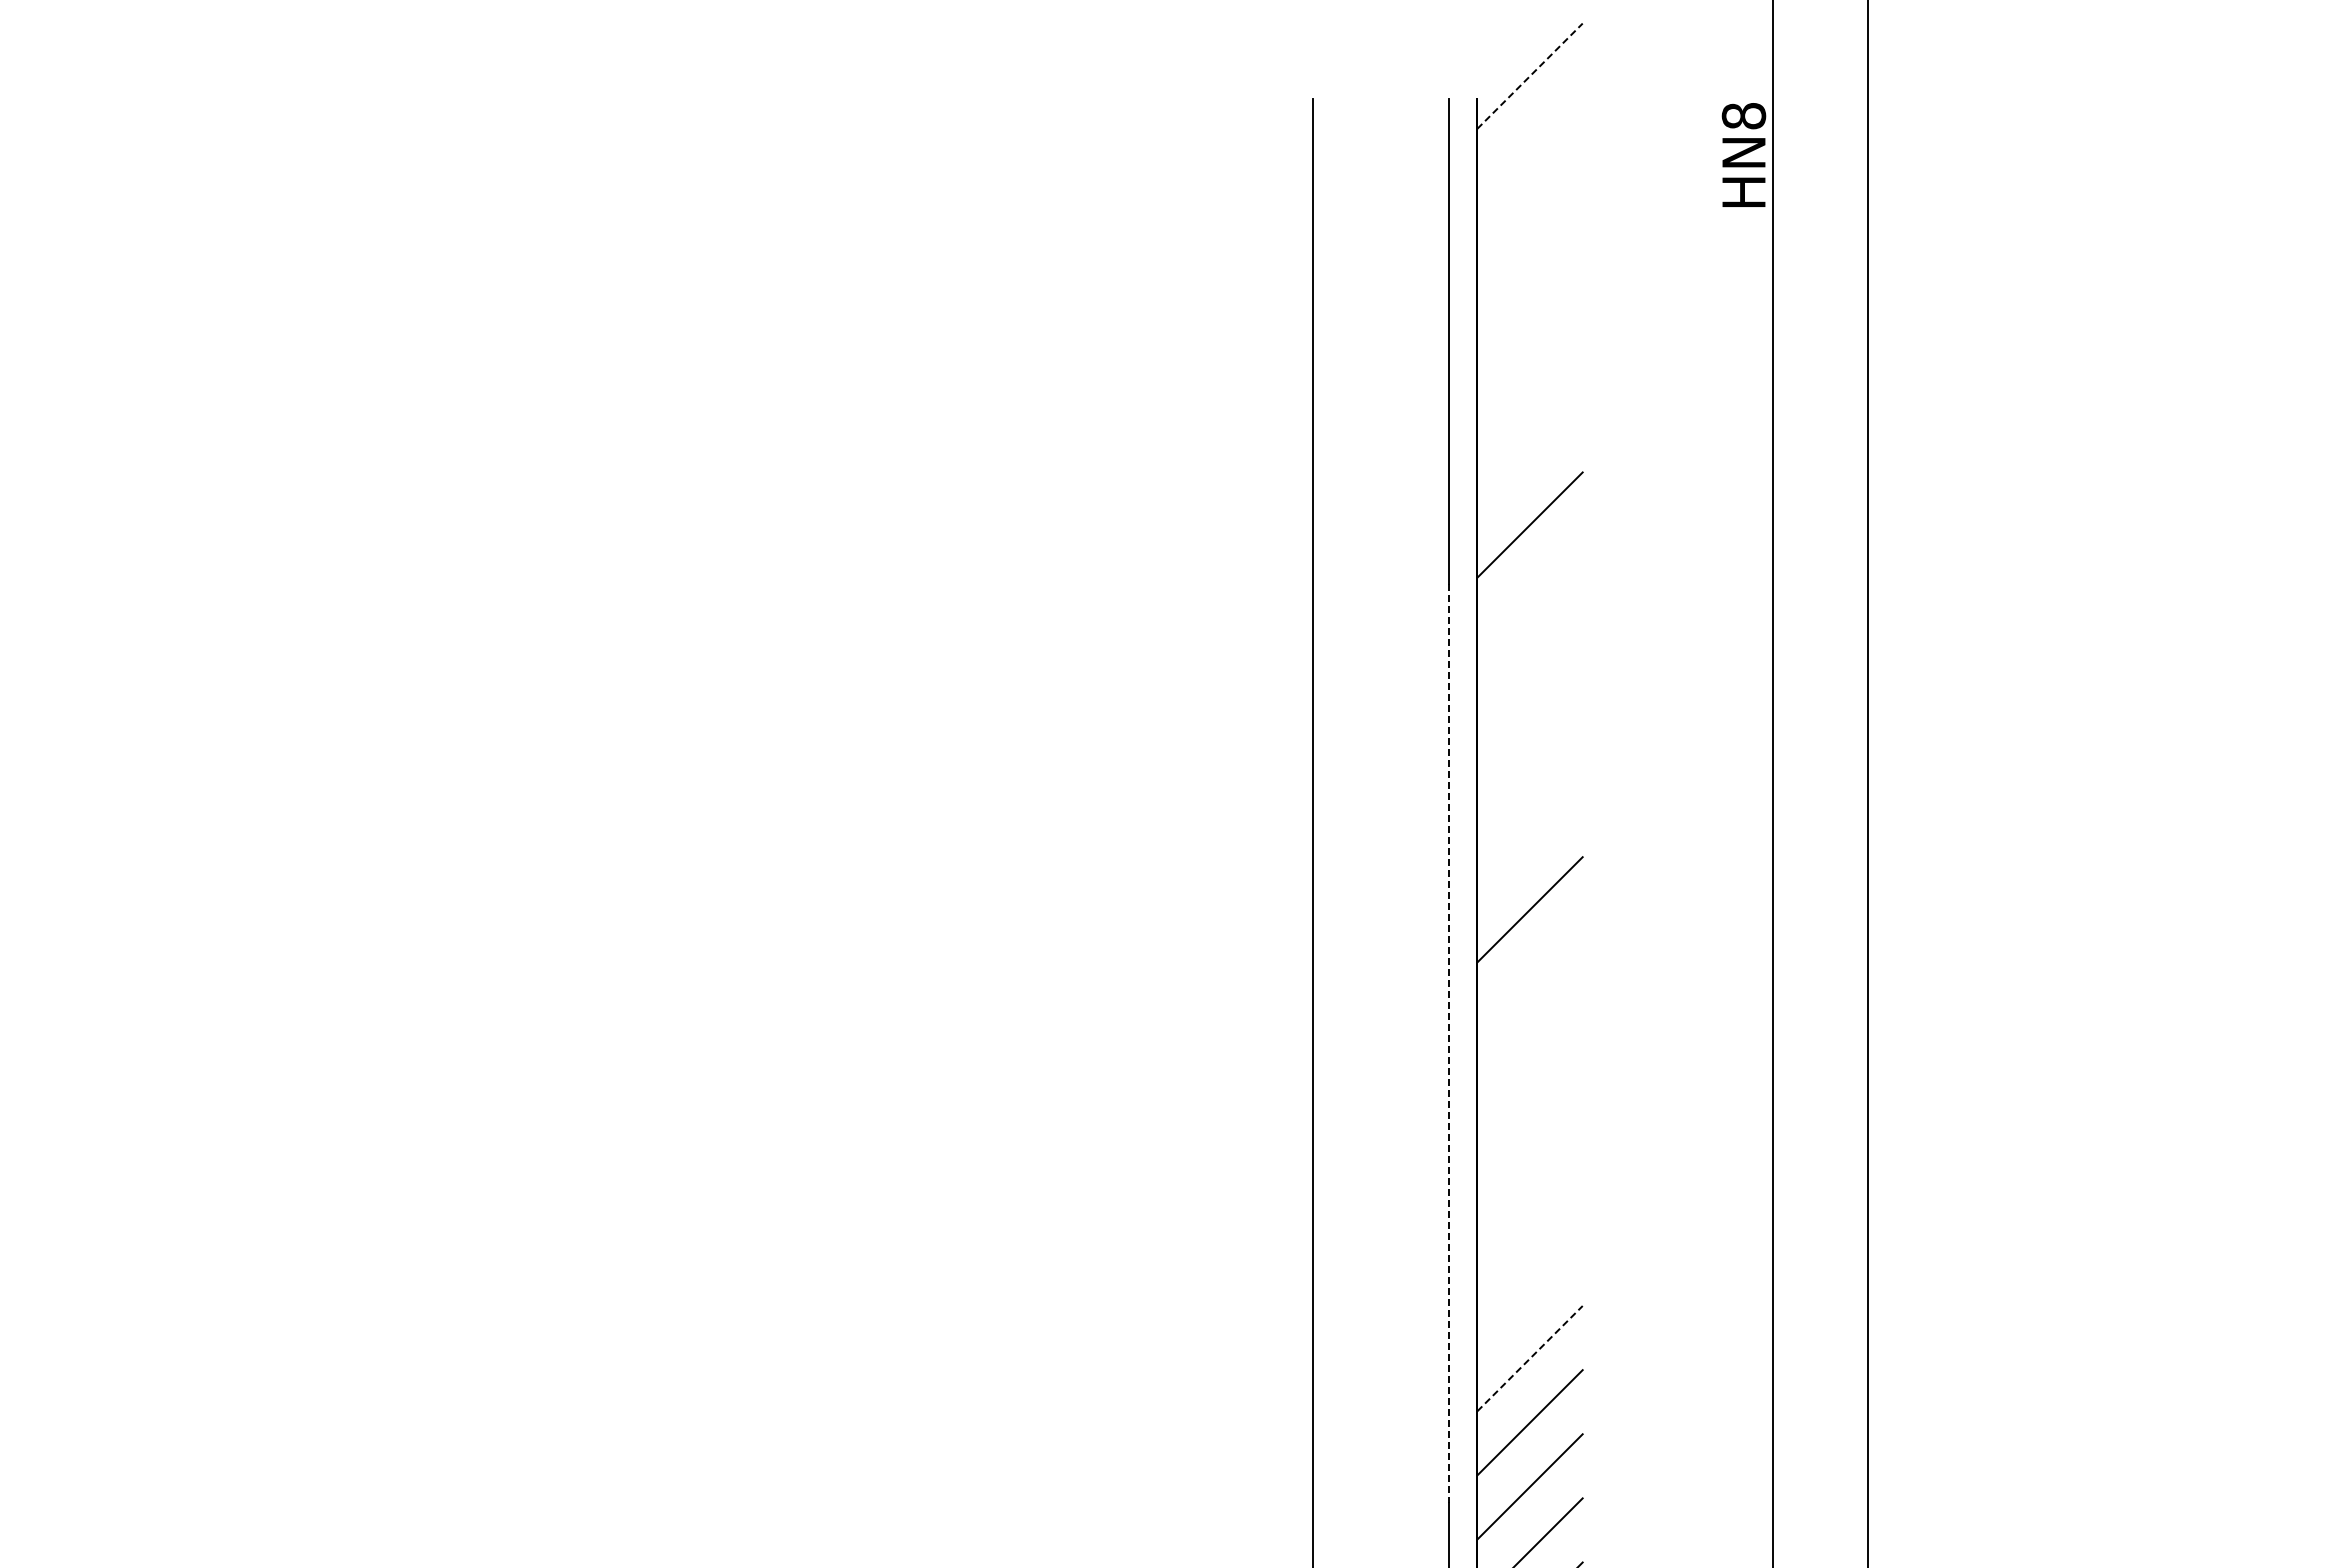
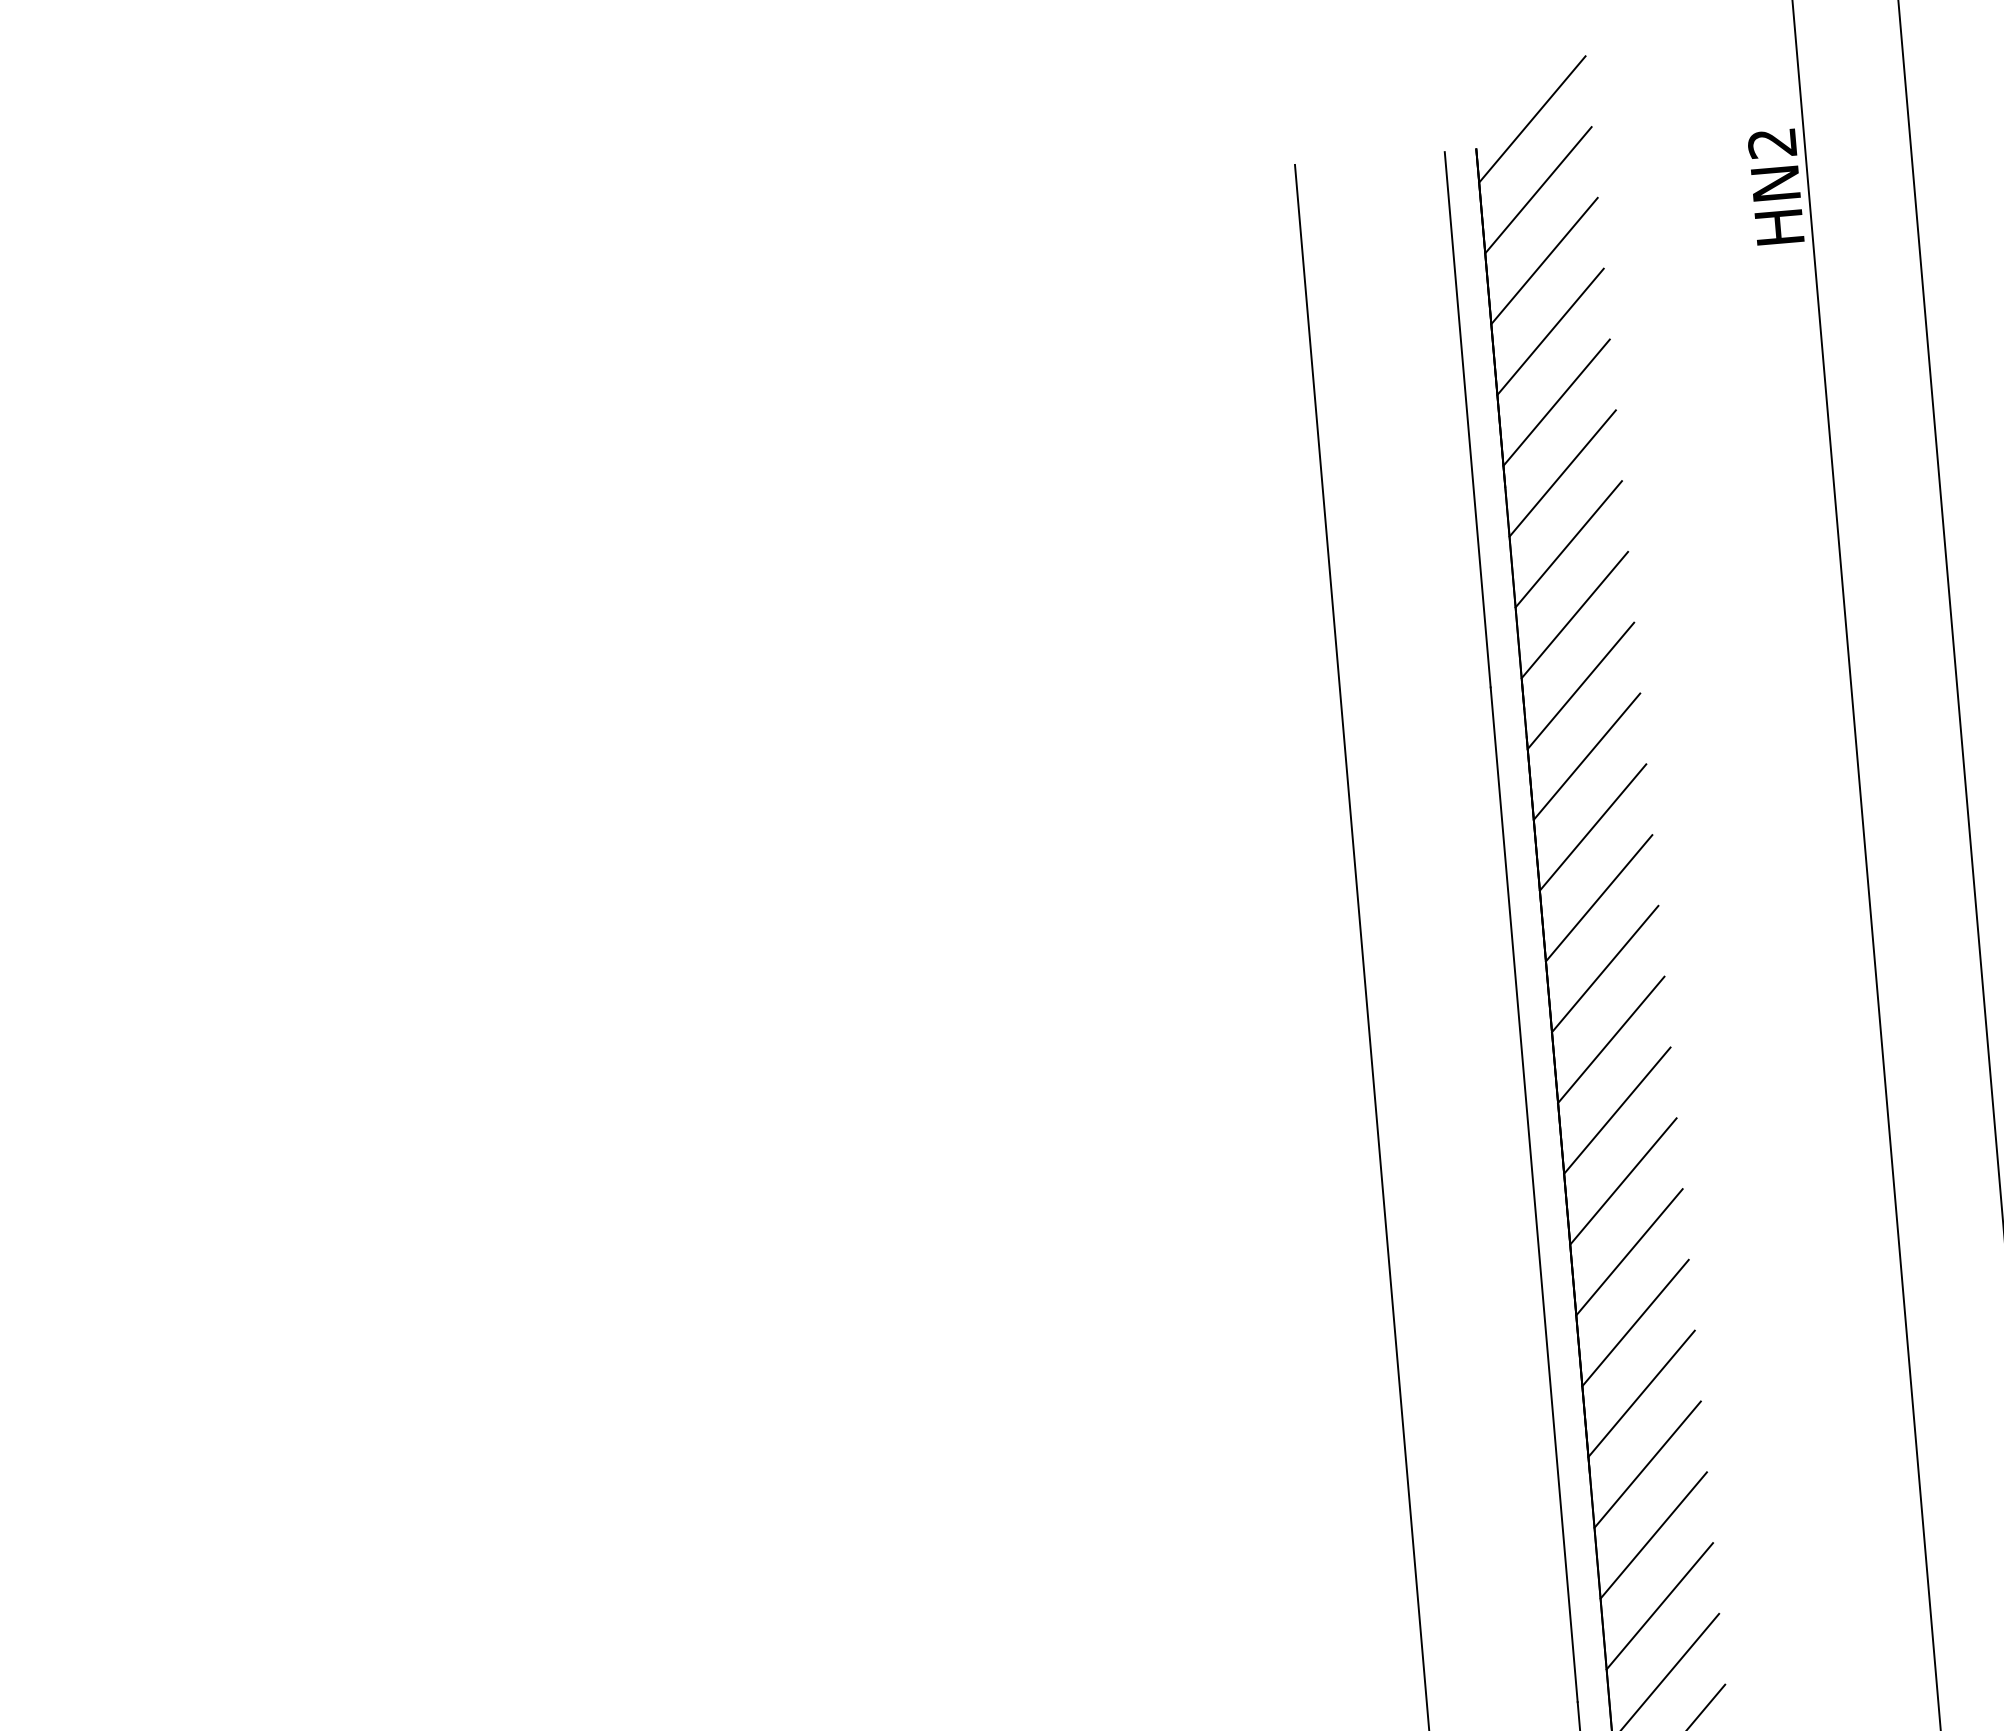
line: (1530, 76) -> (1532, 119), dashed -> solid
text: (1743, 116) -> (1771, 143), HN8 -> HN2
line: (1529, 140) -> (1537, 190), added
line: (1529, 204) -> (1543, 261), added
line: (1529, 268) -> (1550, 331), added
line: (1529, 332) -> (1556, 402), added
line: (1529, 396) -> (1562, 473), added
line: (1529, 460) -> (1568, 543), added
line: (1529, 588) -> (1580, 685), added
line: (1529, 653) -> (1586, 756), added
line: (1529, 717) -> (1592, 827), added
line: (1529, 781) -> (1598, 898), added
line: (1529, 845) -> (1604, 968), added
line: (1529, 973) -> (1616, 1110), added
line: (1529, 1037) -> (1622, 1180), added
line: (1448, 1043) -> (1533, 1195), dashed -> solid
line: (1529, 1101) -> (1628, 1251), added
line: (1529, 1166) -> (1635, 1323), added
line: (1529, 1230) -> (1641, 1393), added
line: (1529, 1294) -> (1647, 1464), added
line: (1530, 1358) -> (1654, 1535), dashed -> solid

